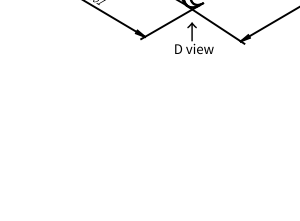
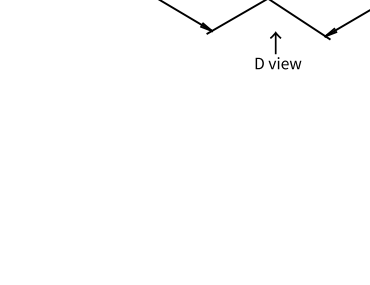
text: (194, 38) -> (278, 50), moved

